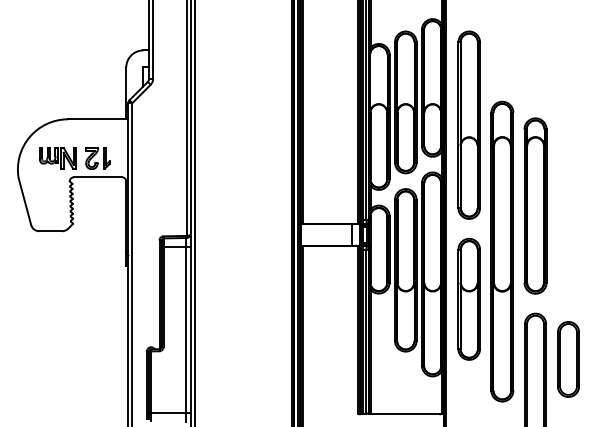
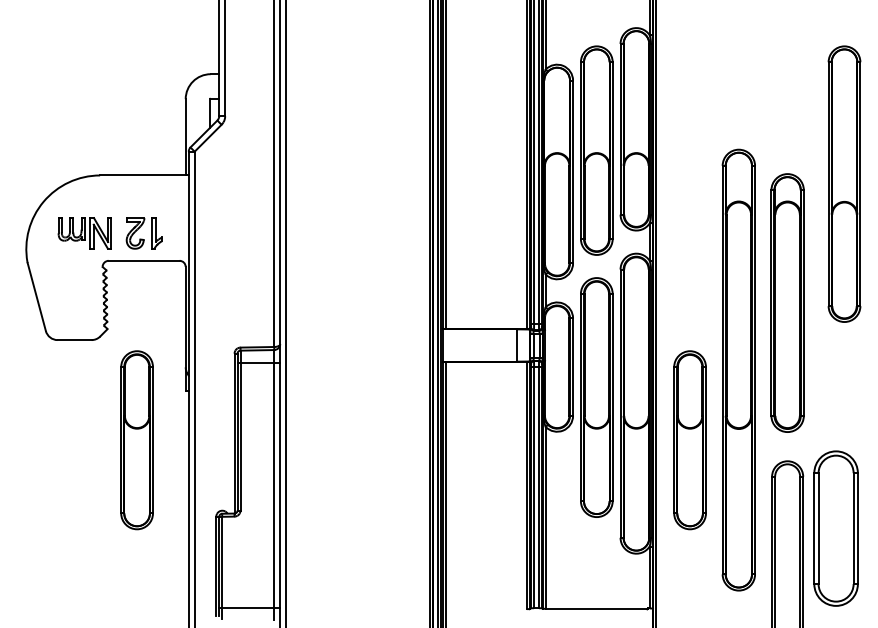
part: (468, 124) -> (843, 183), moved
part: (92, 298) -> (136, 439), added
part: (568, 359) -> (836, 528), size x1.4

